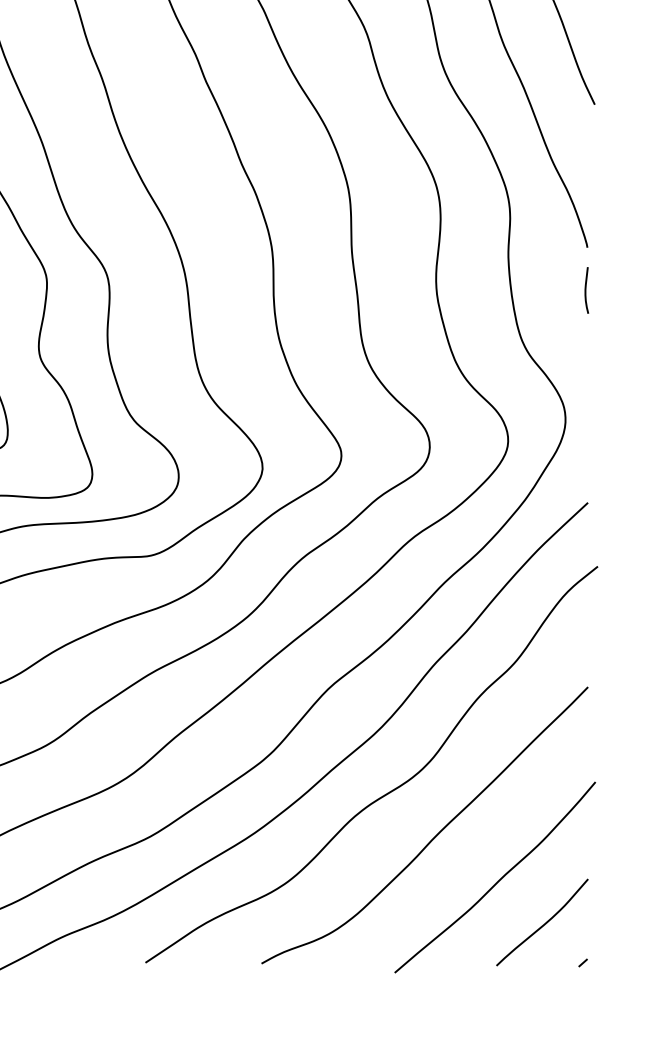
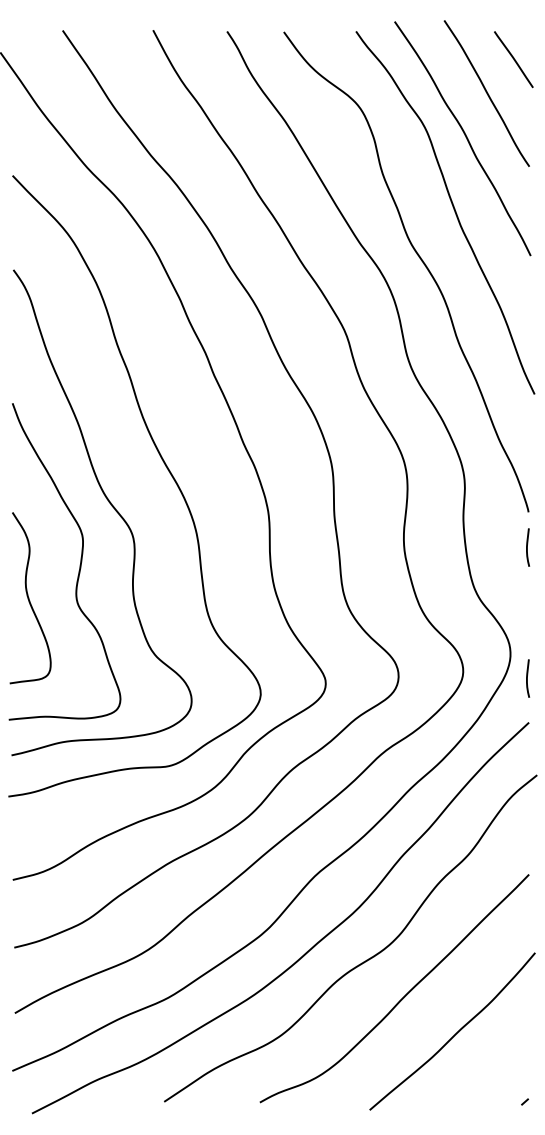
curve: (586, 449) -> (527, 678), added
curve: (543, 923) -> (492, 1069), removed

